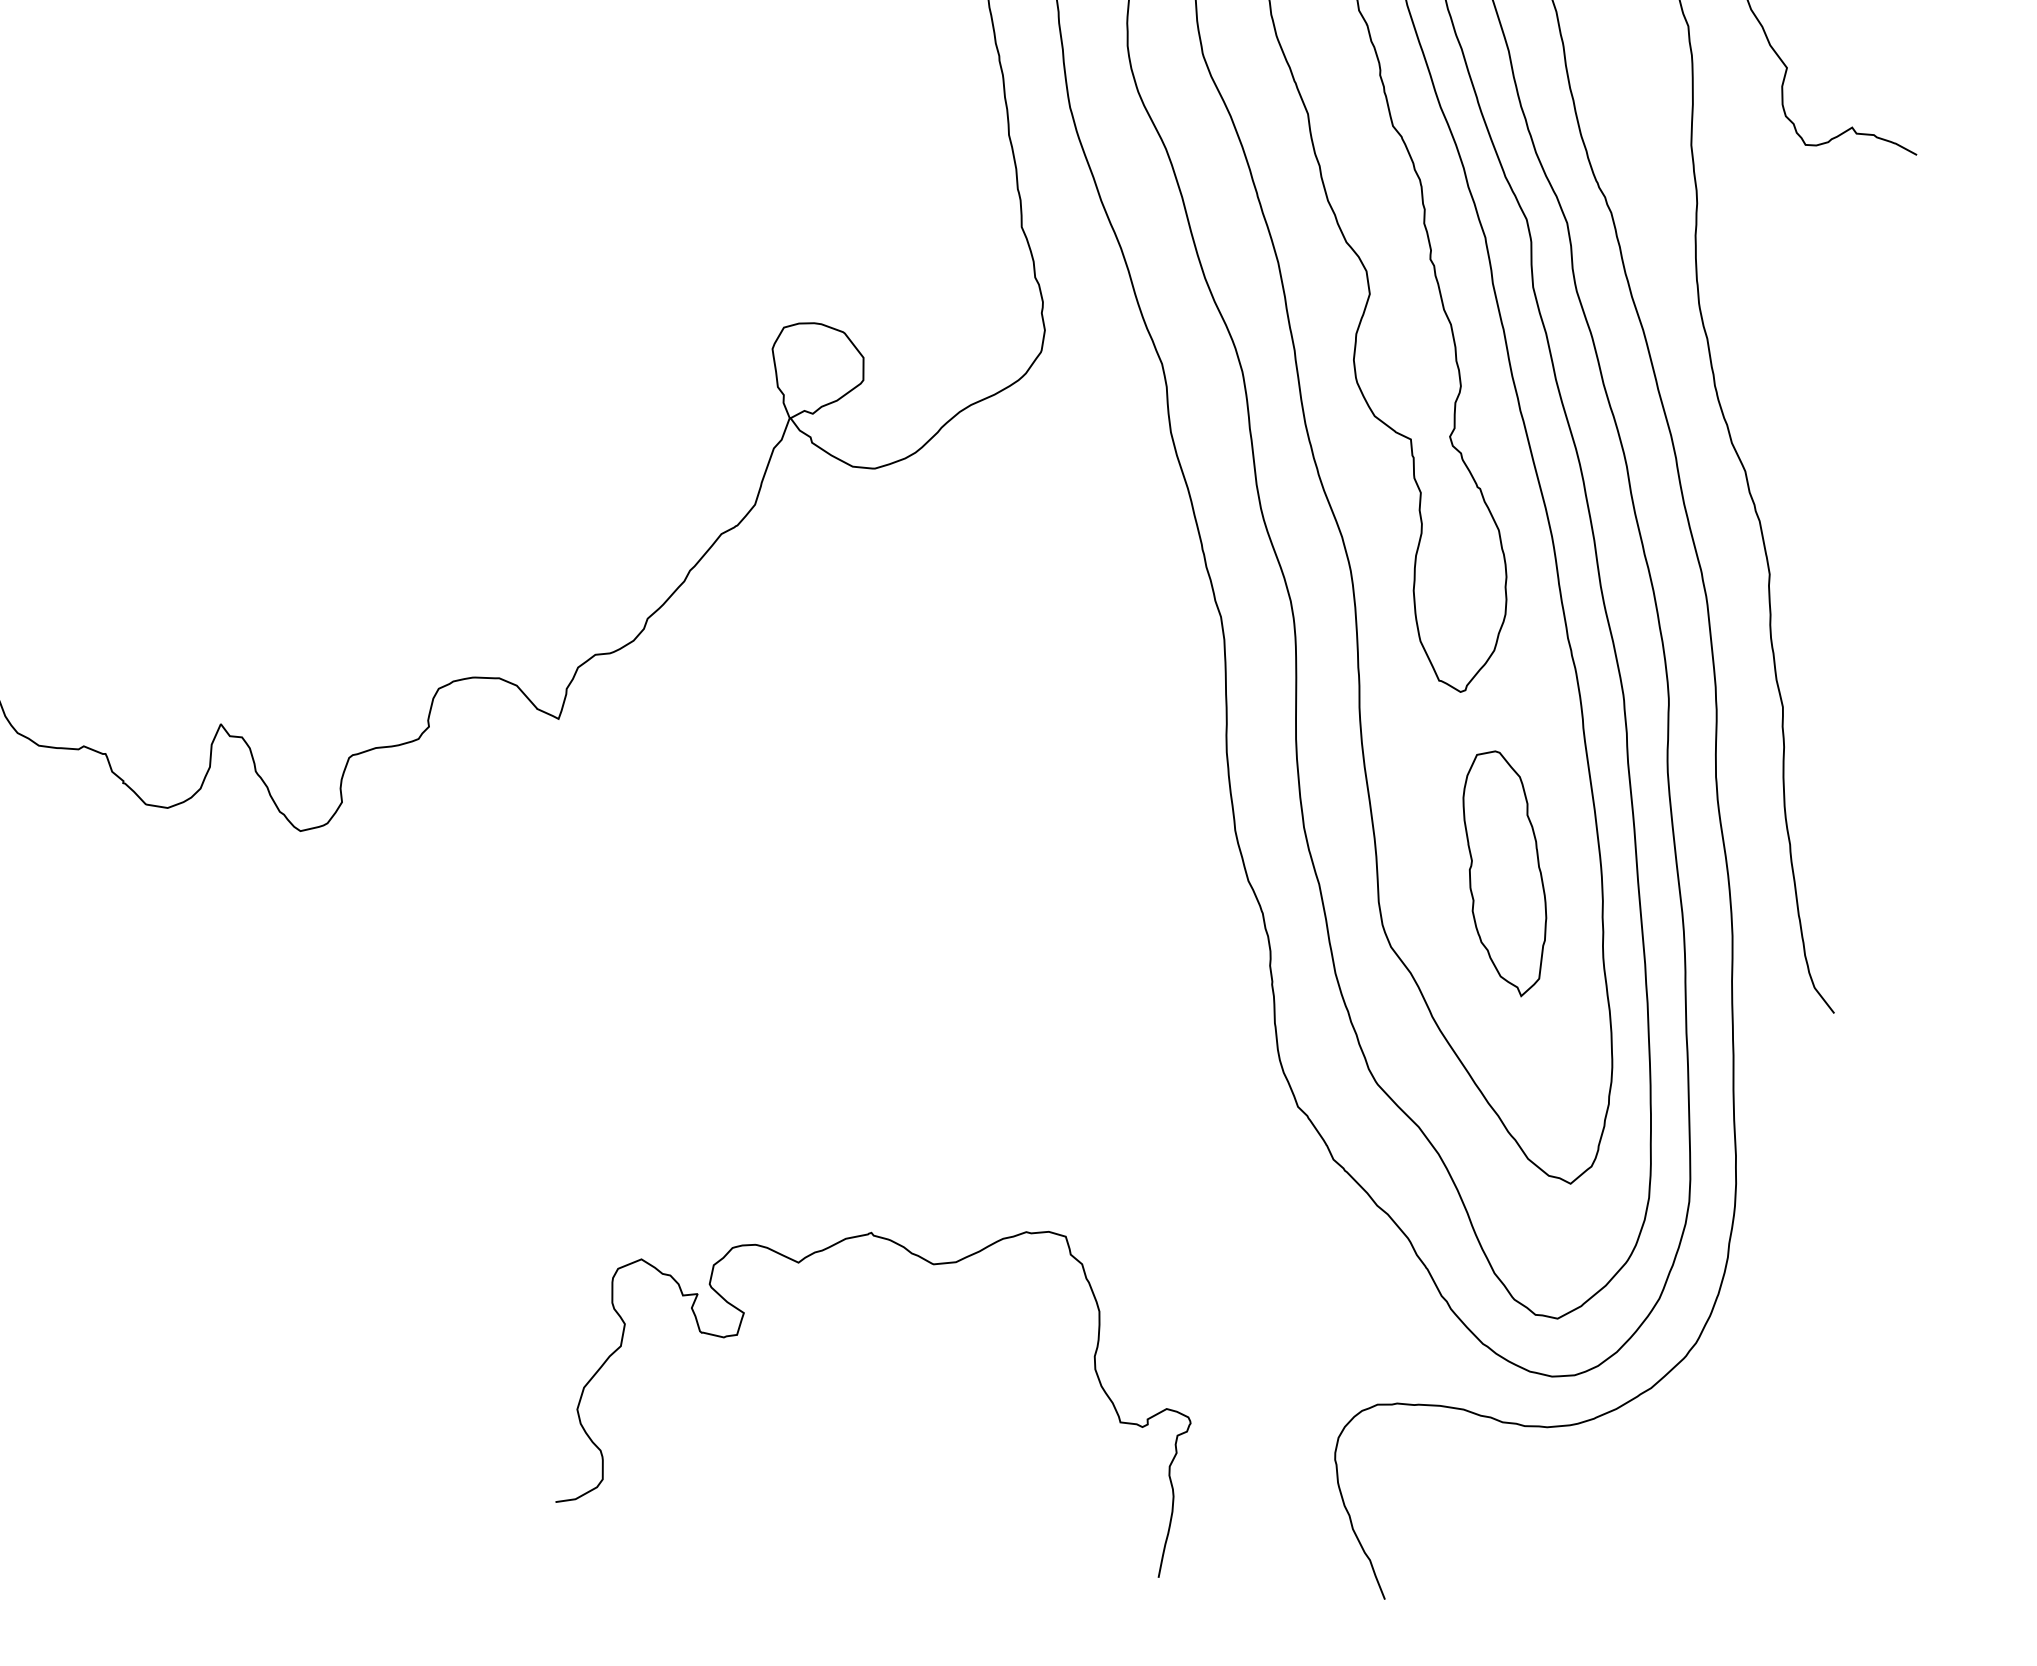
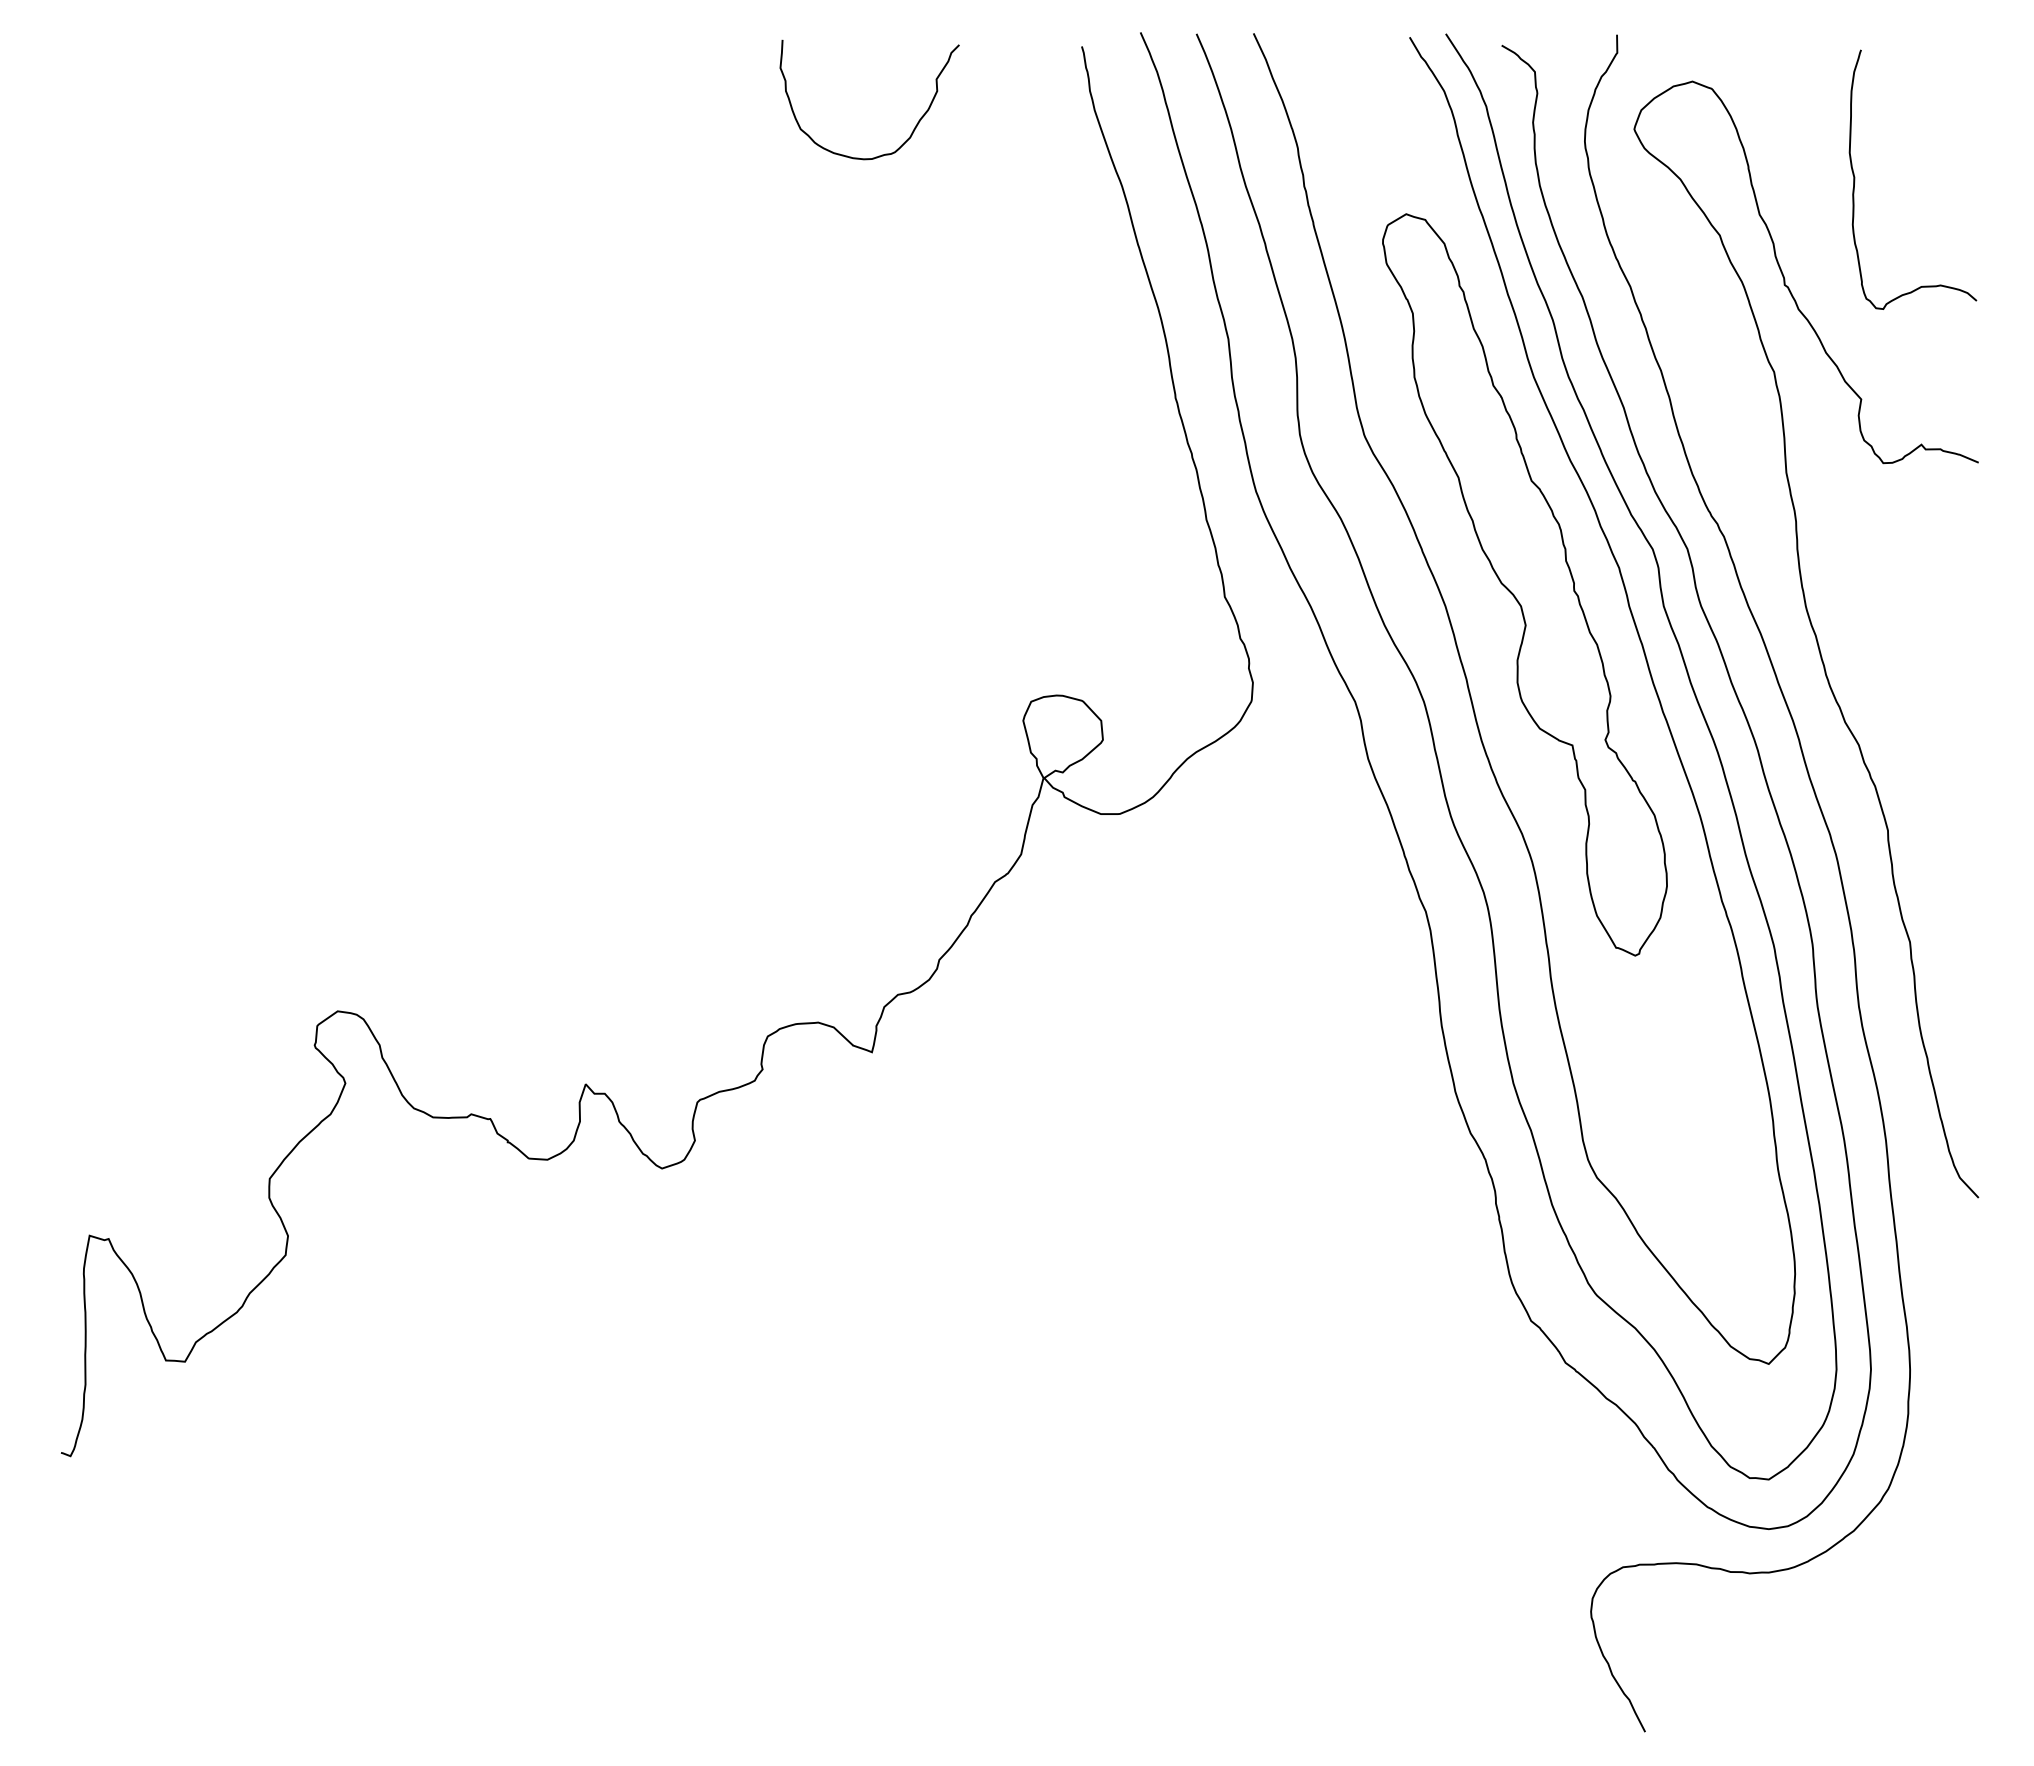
part: (1503, 873) -> (1686, 1106), removed
curve: (933, 1265) -> (1234, 1485), removed

